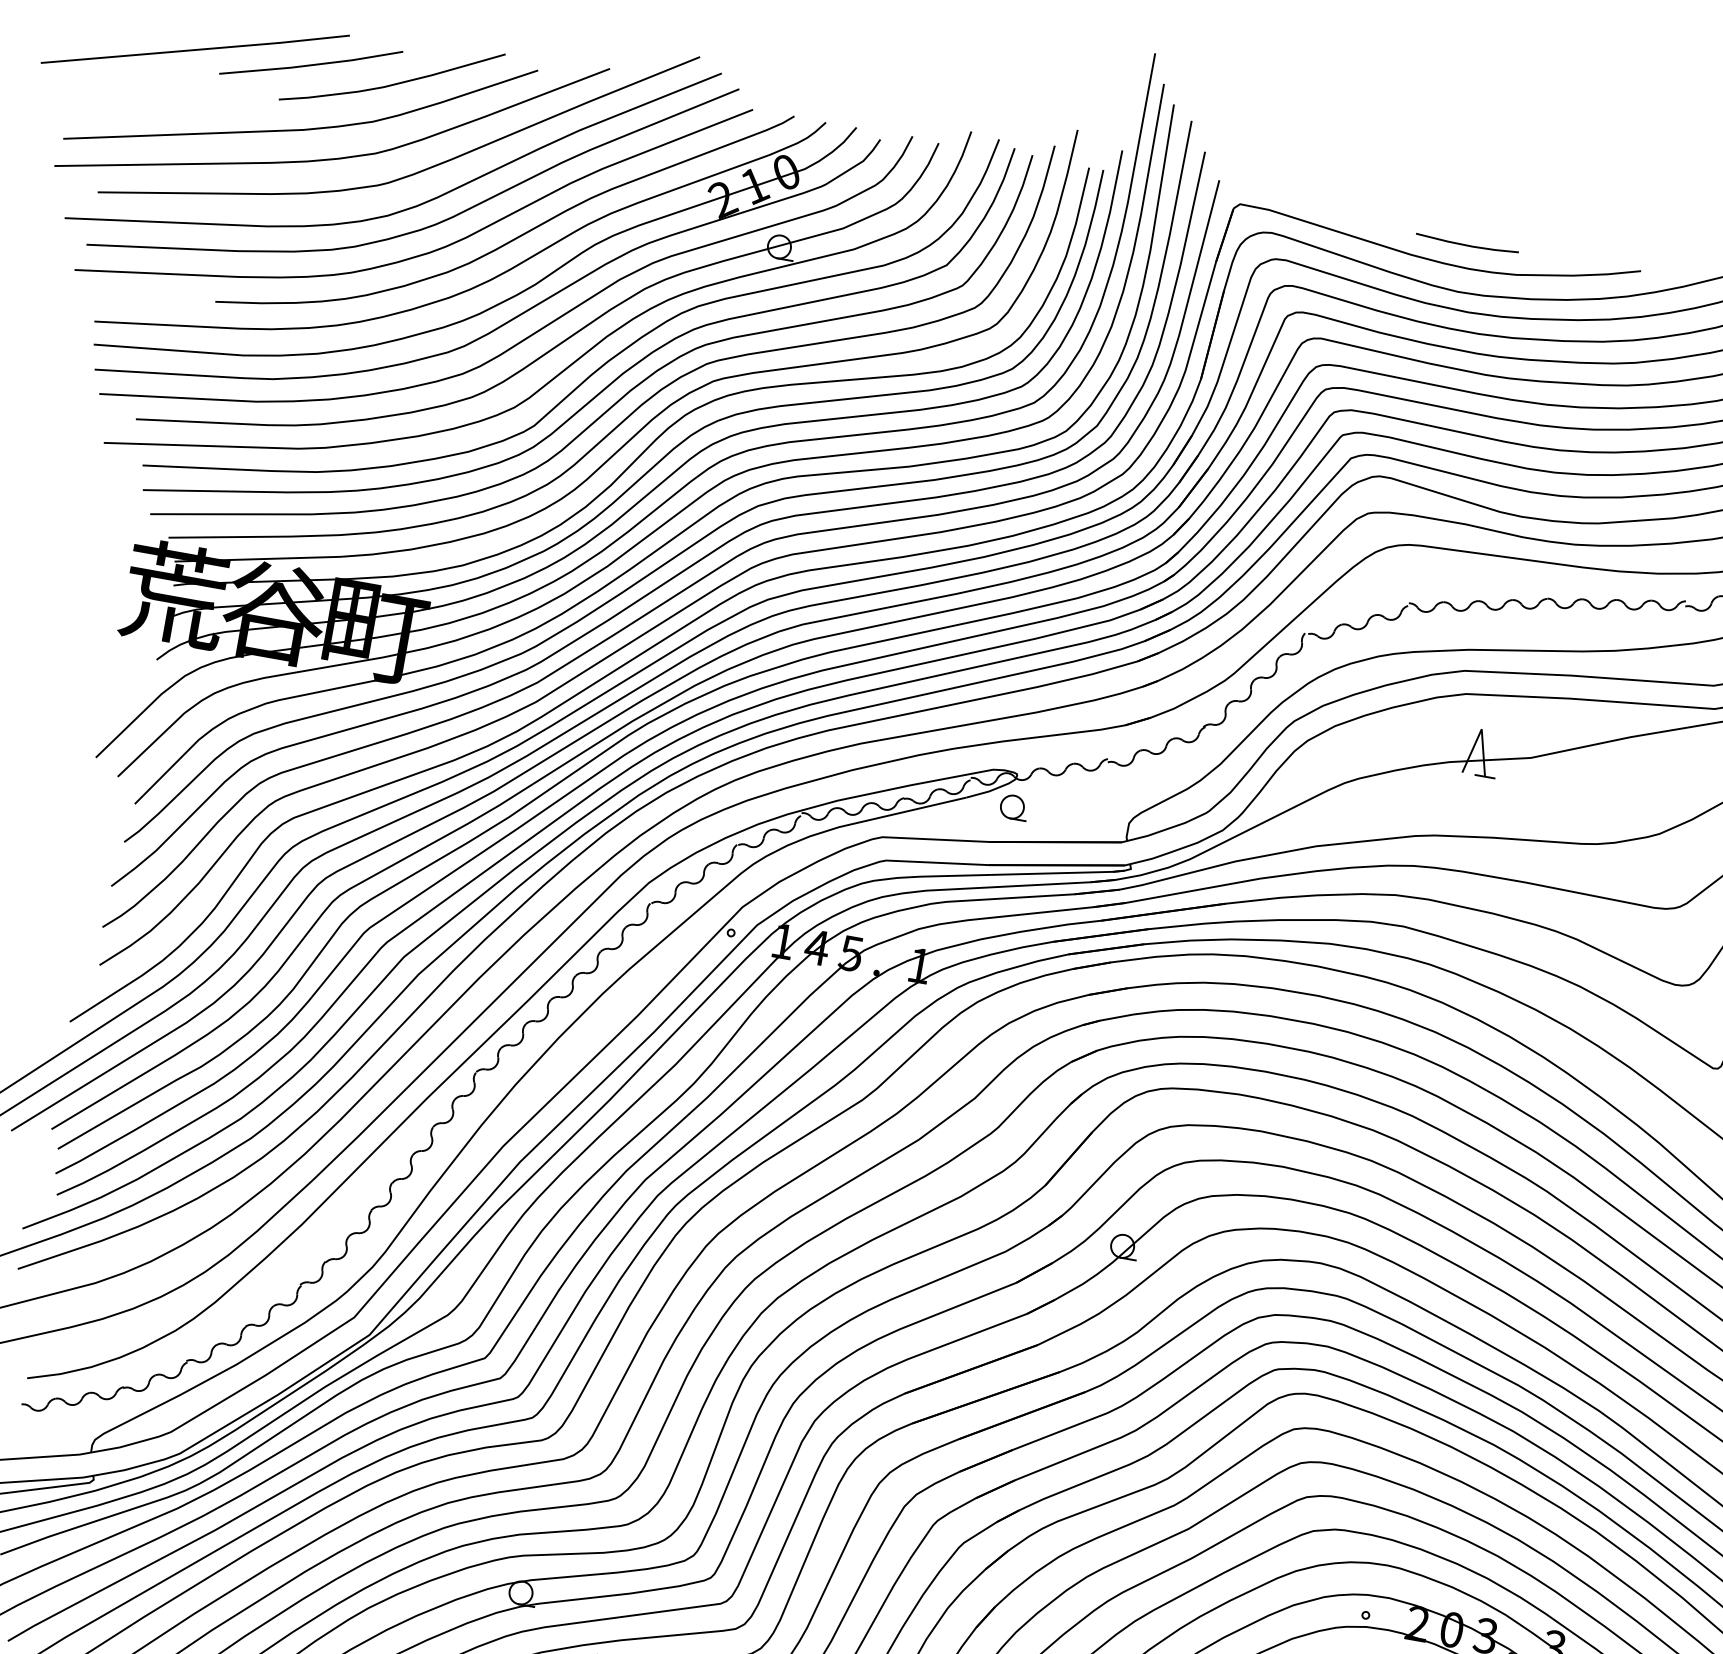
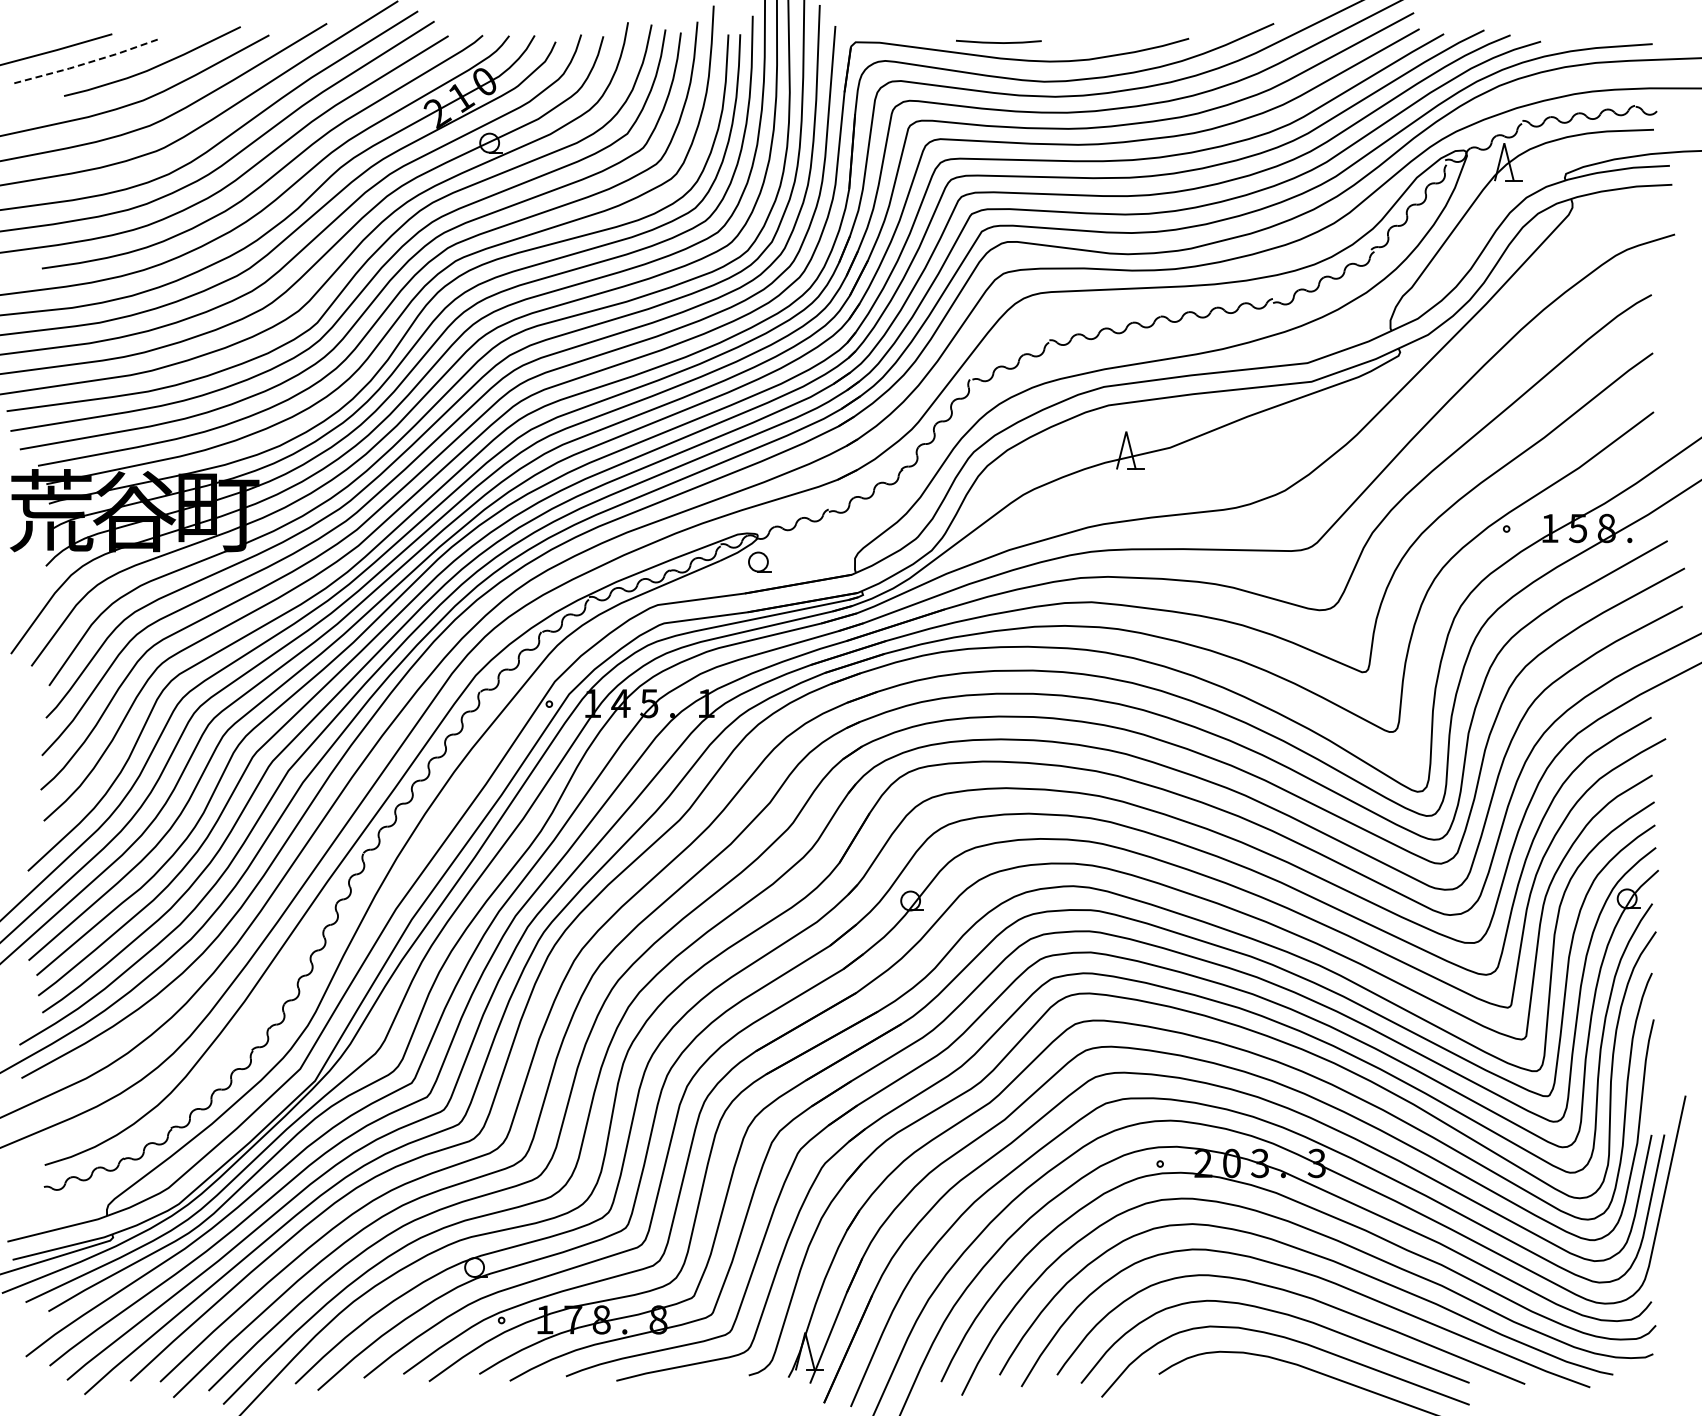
line: (311, 65) -> (85, 63), solid -> dashed
line: (1466, 244) -> (998, 42), moved

